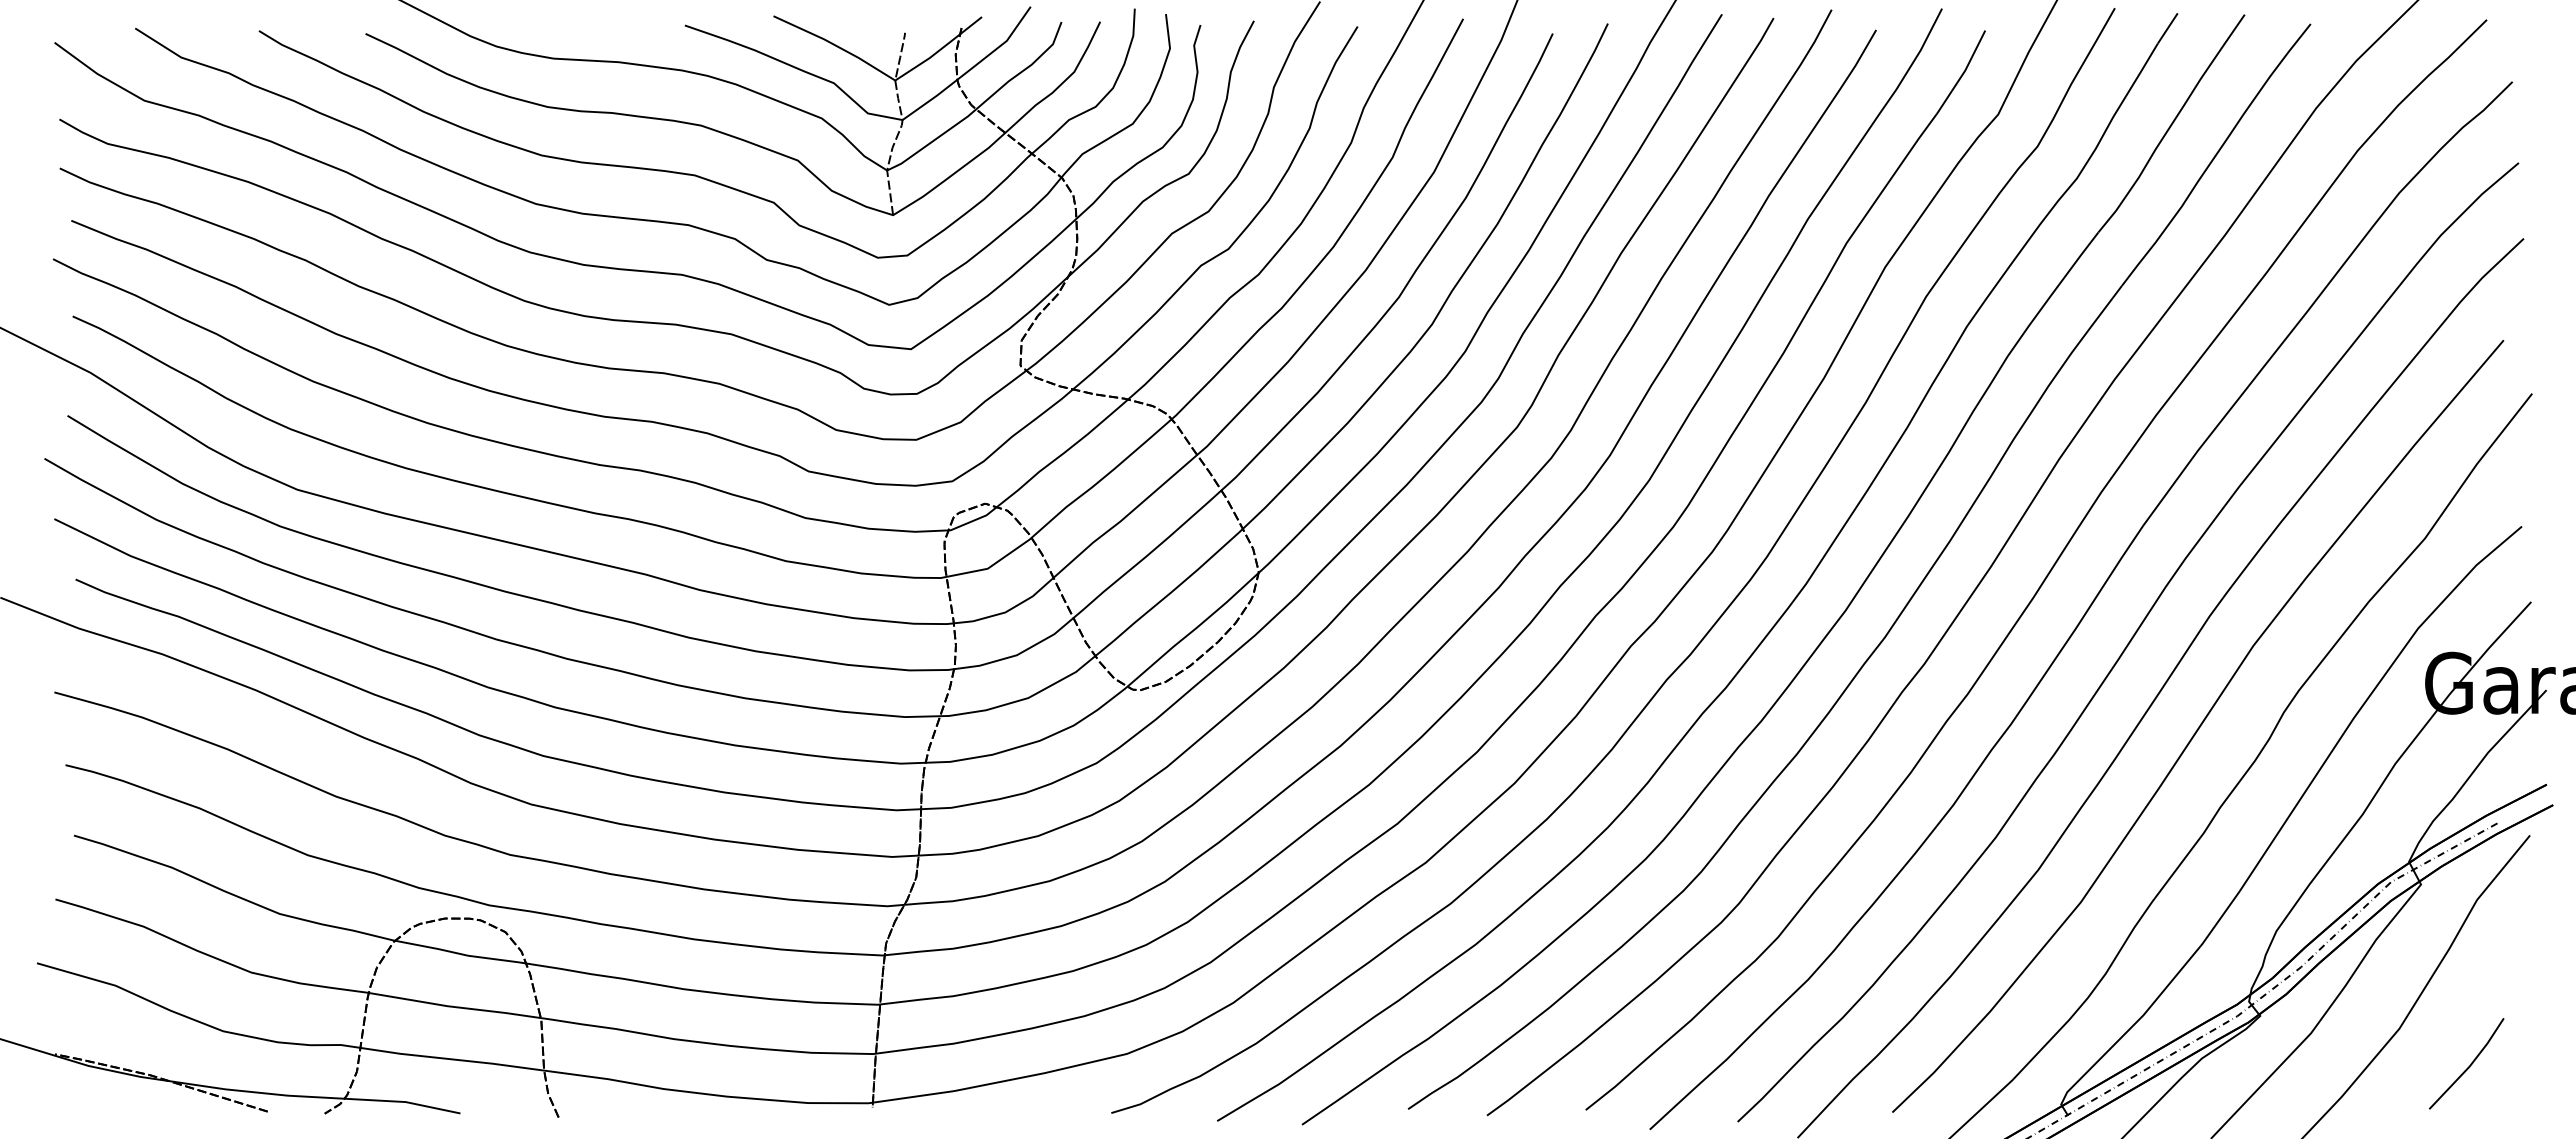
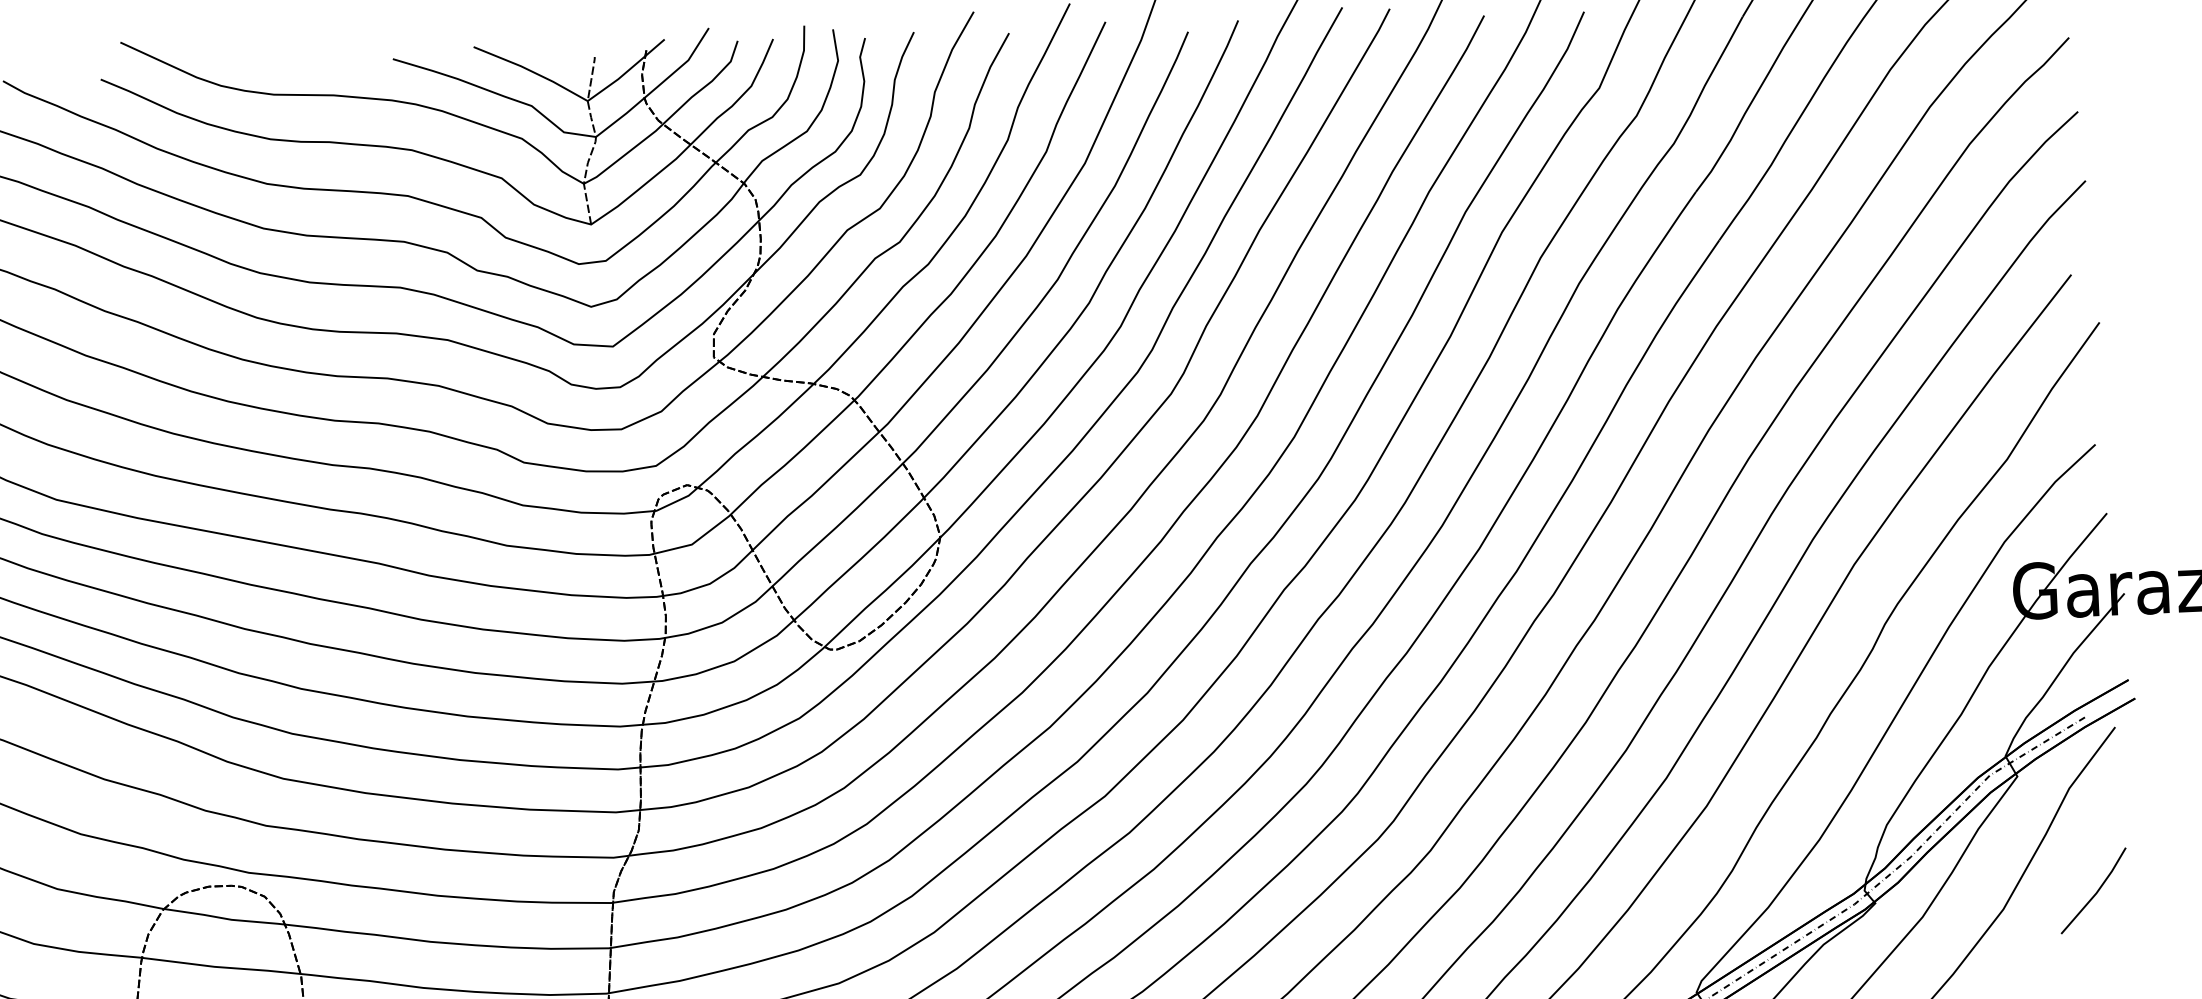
line: (2469, 1065) -> (2096, 892), moved

